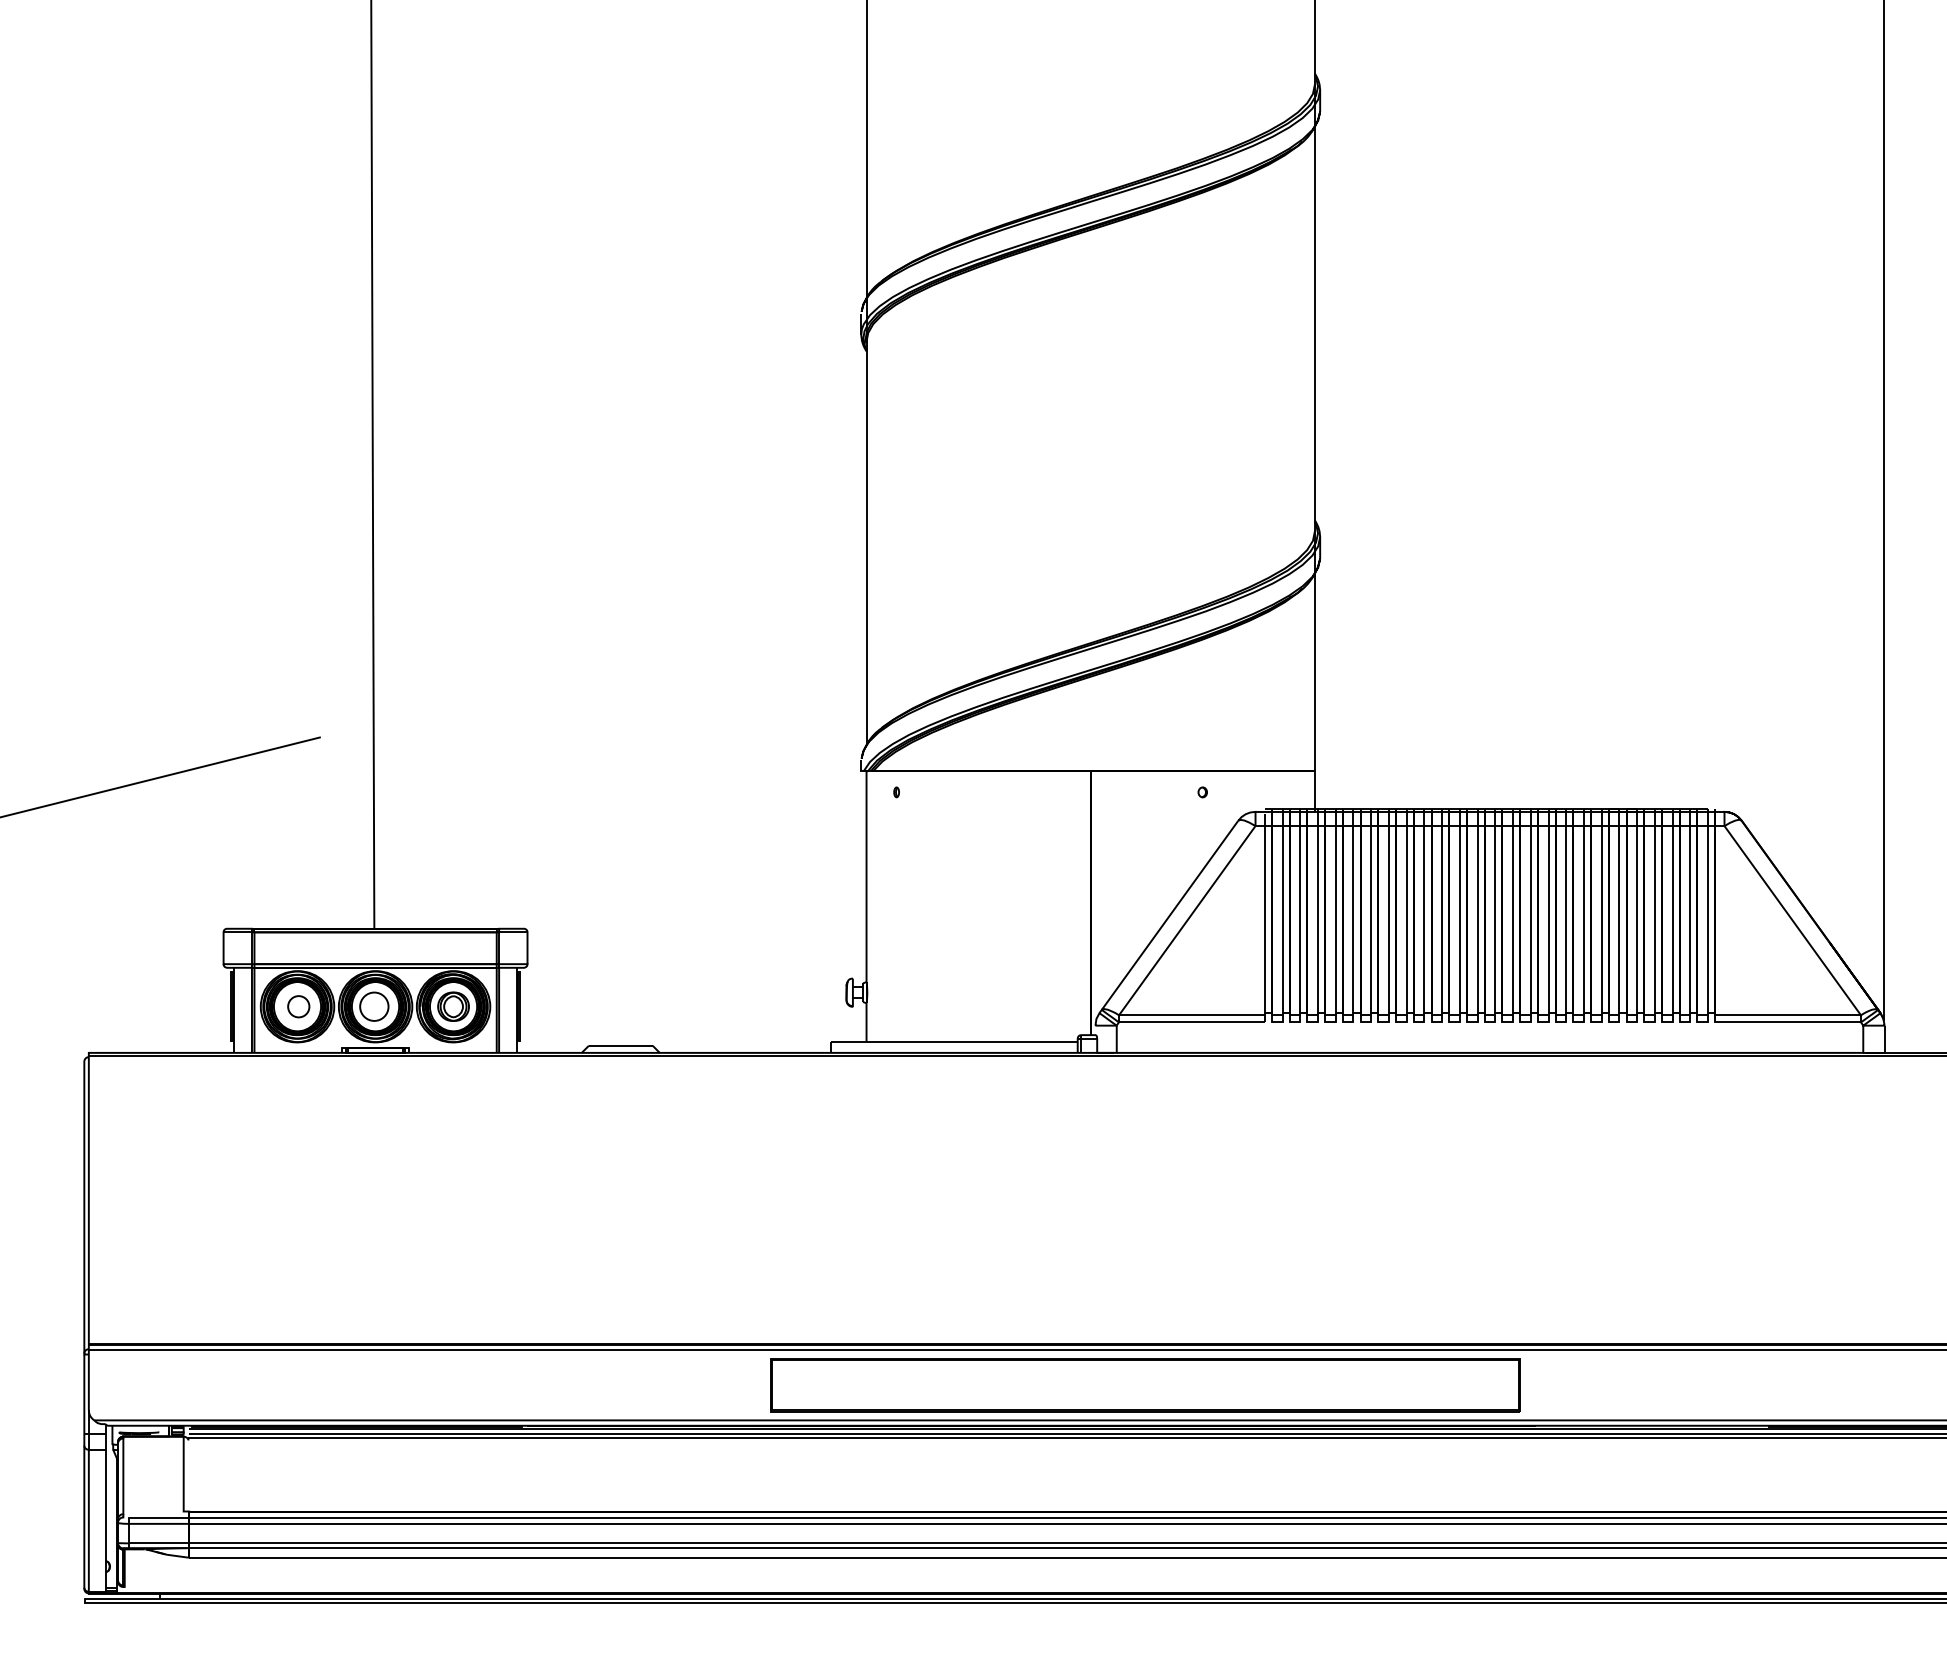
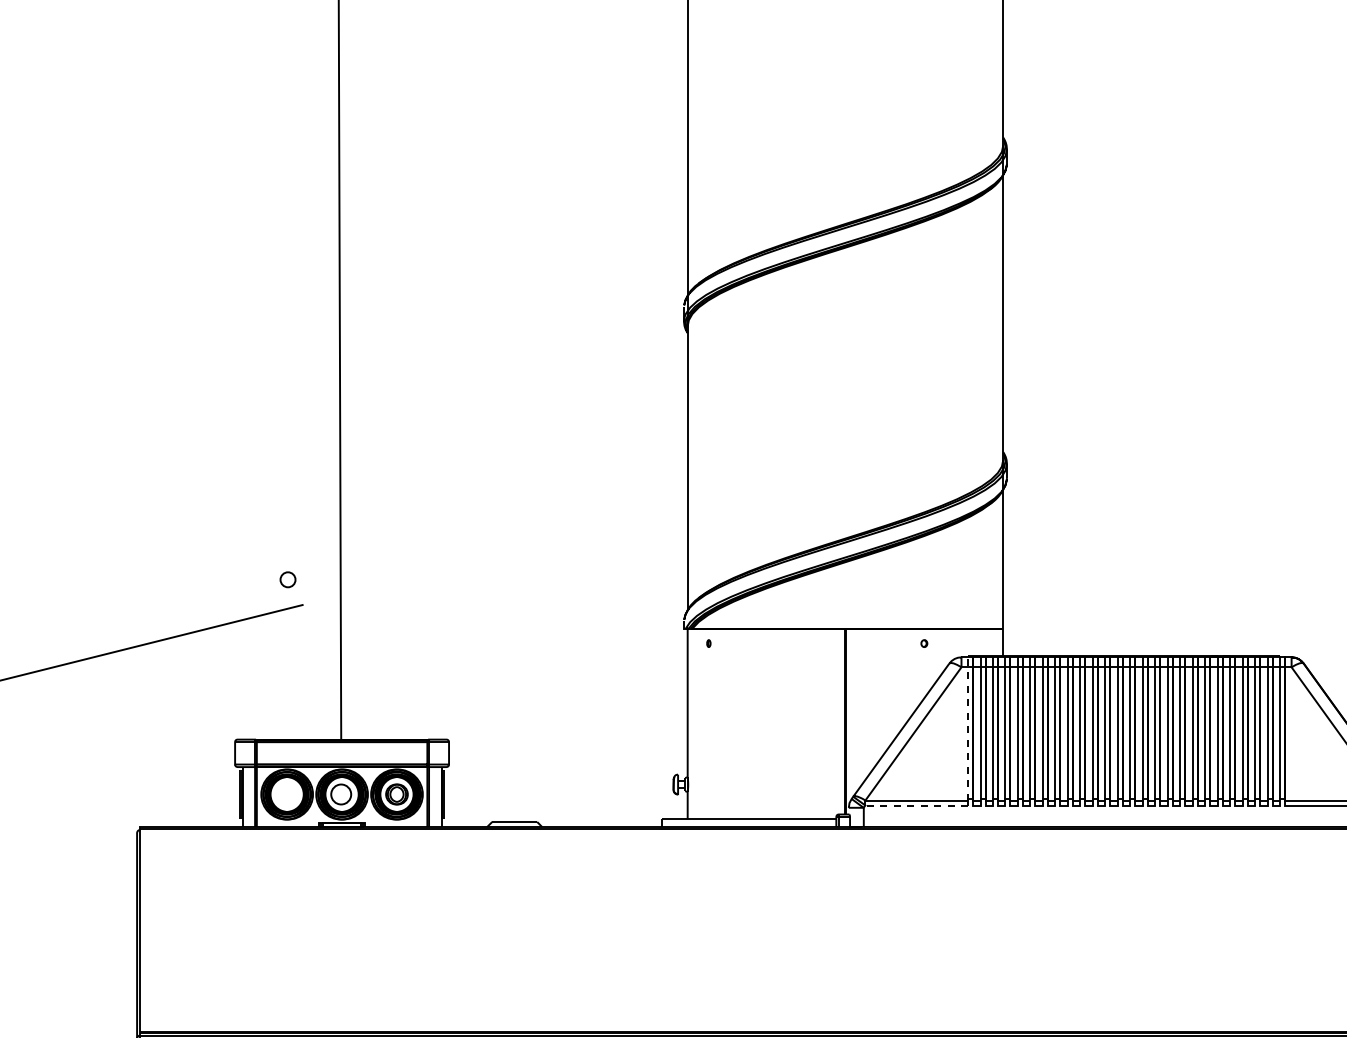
line: (1264, 912) -> (967, 728), solid -> dashed
circle: (298, 1006) -> (287, 579), moved
line: (1191, 1022) -> (916, 805), solid -> dashed

